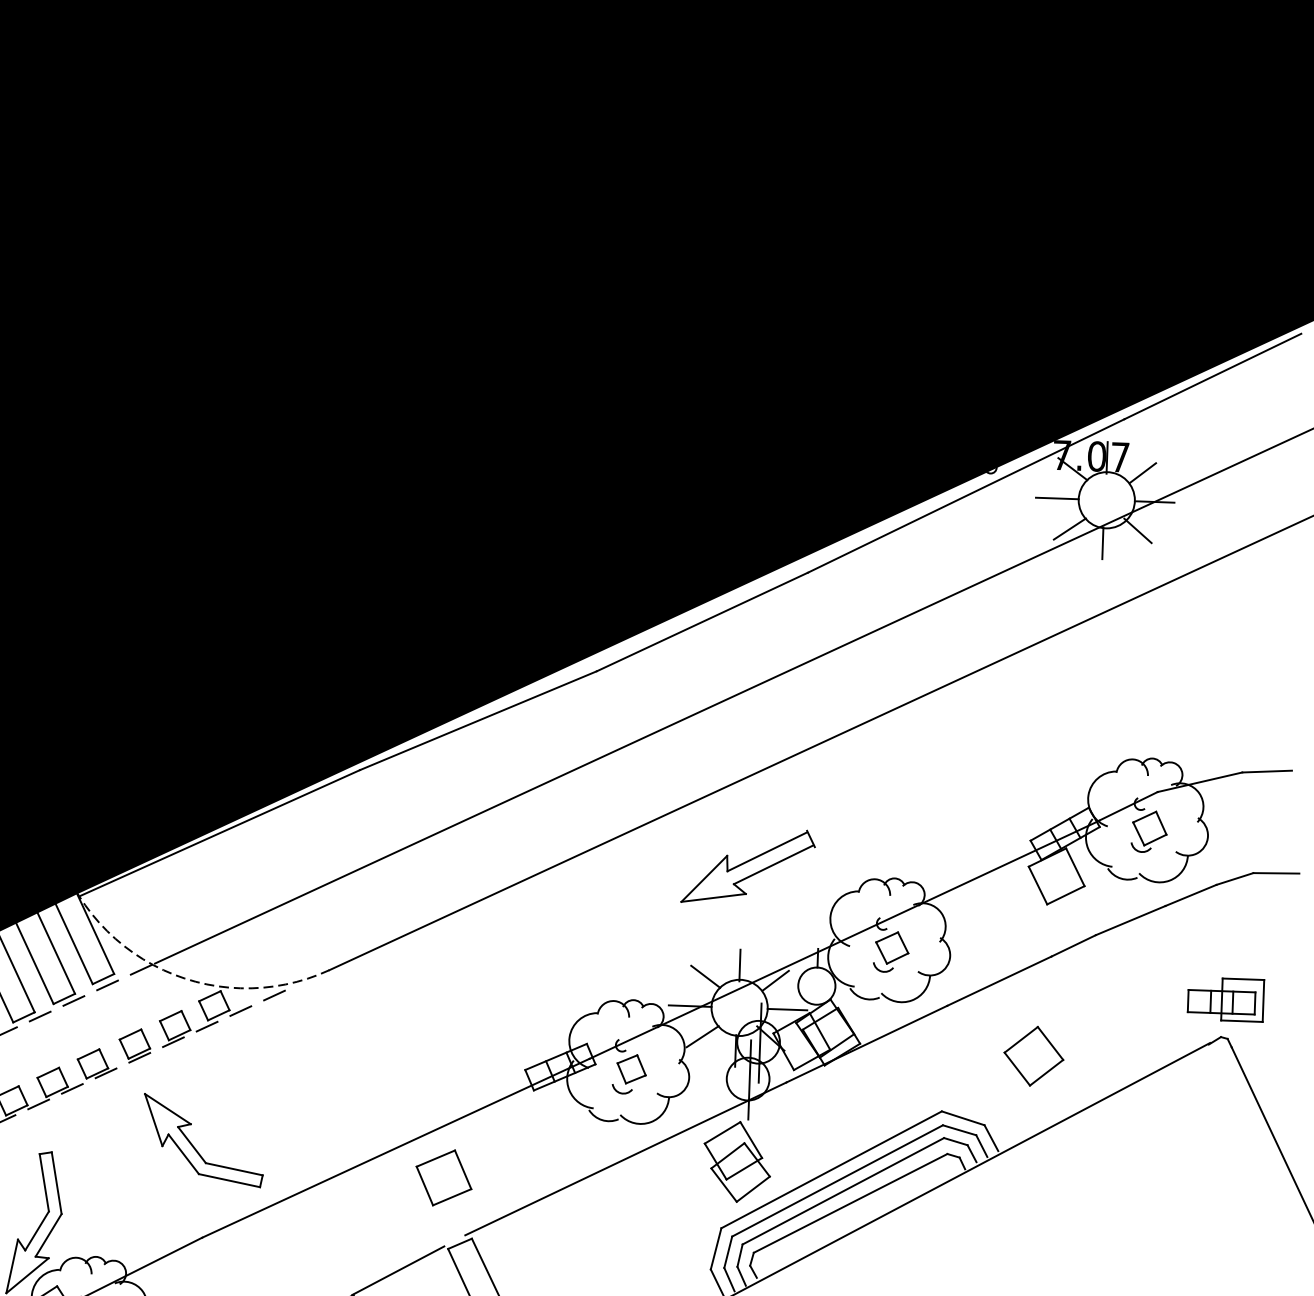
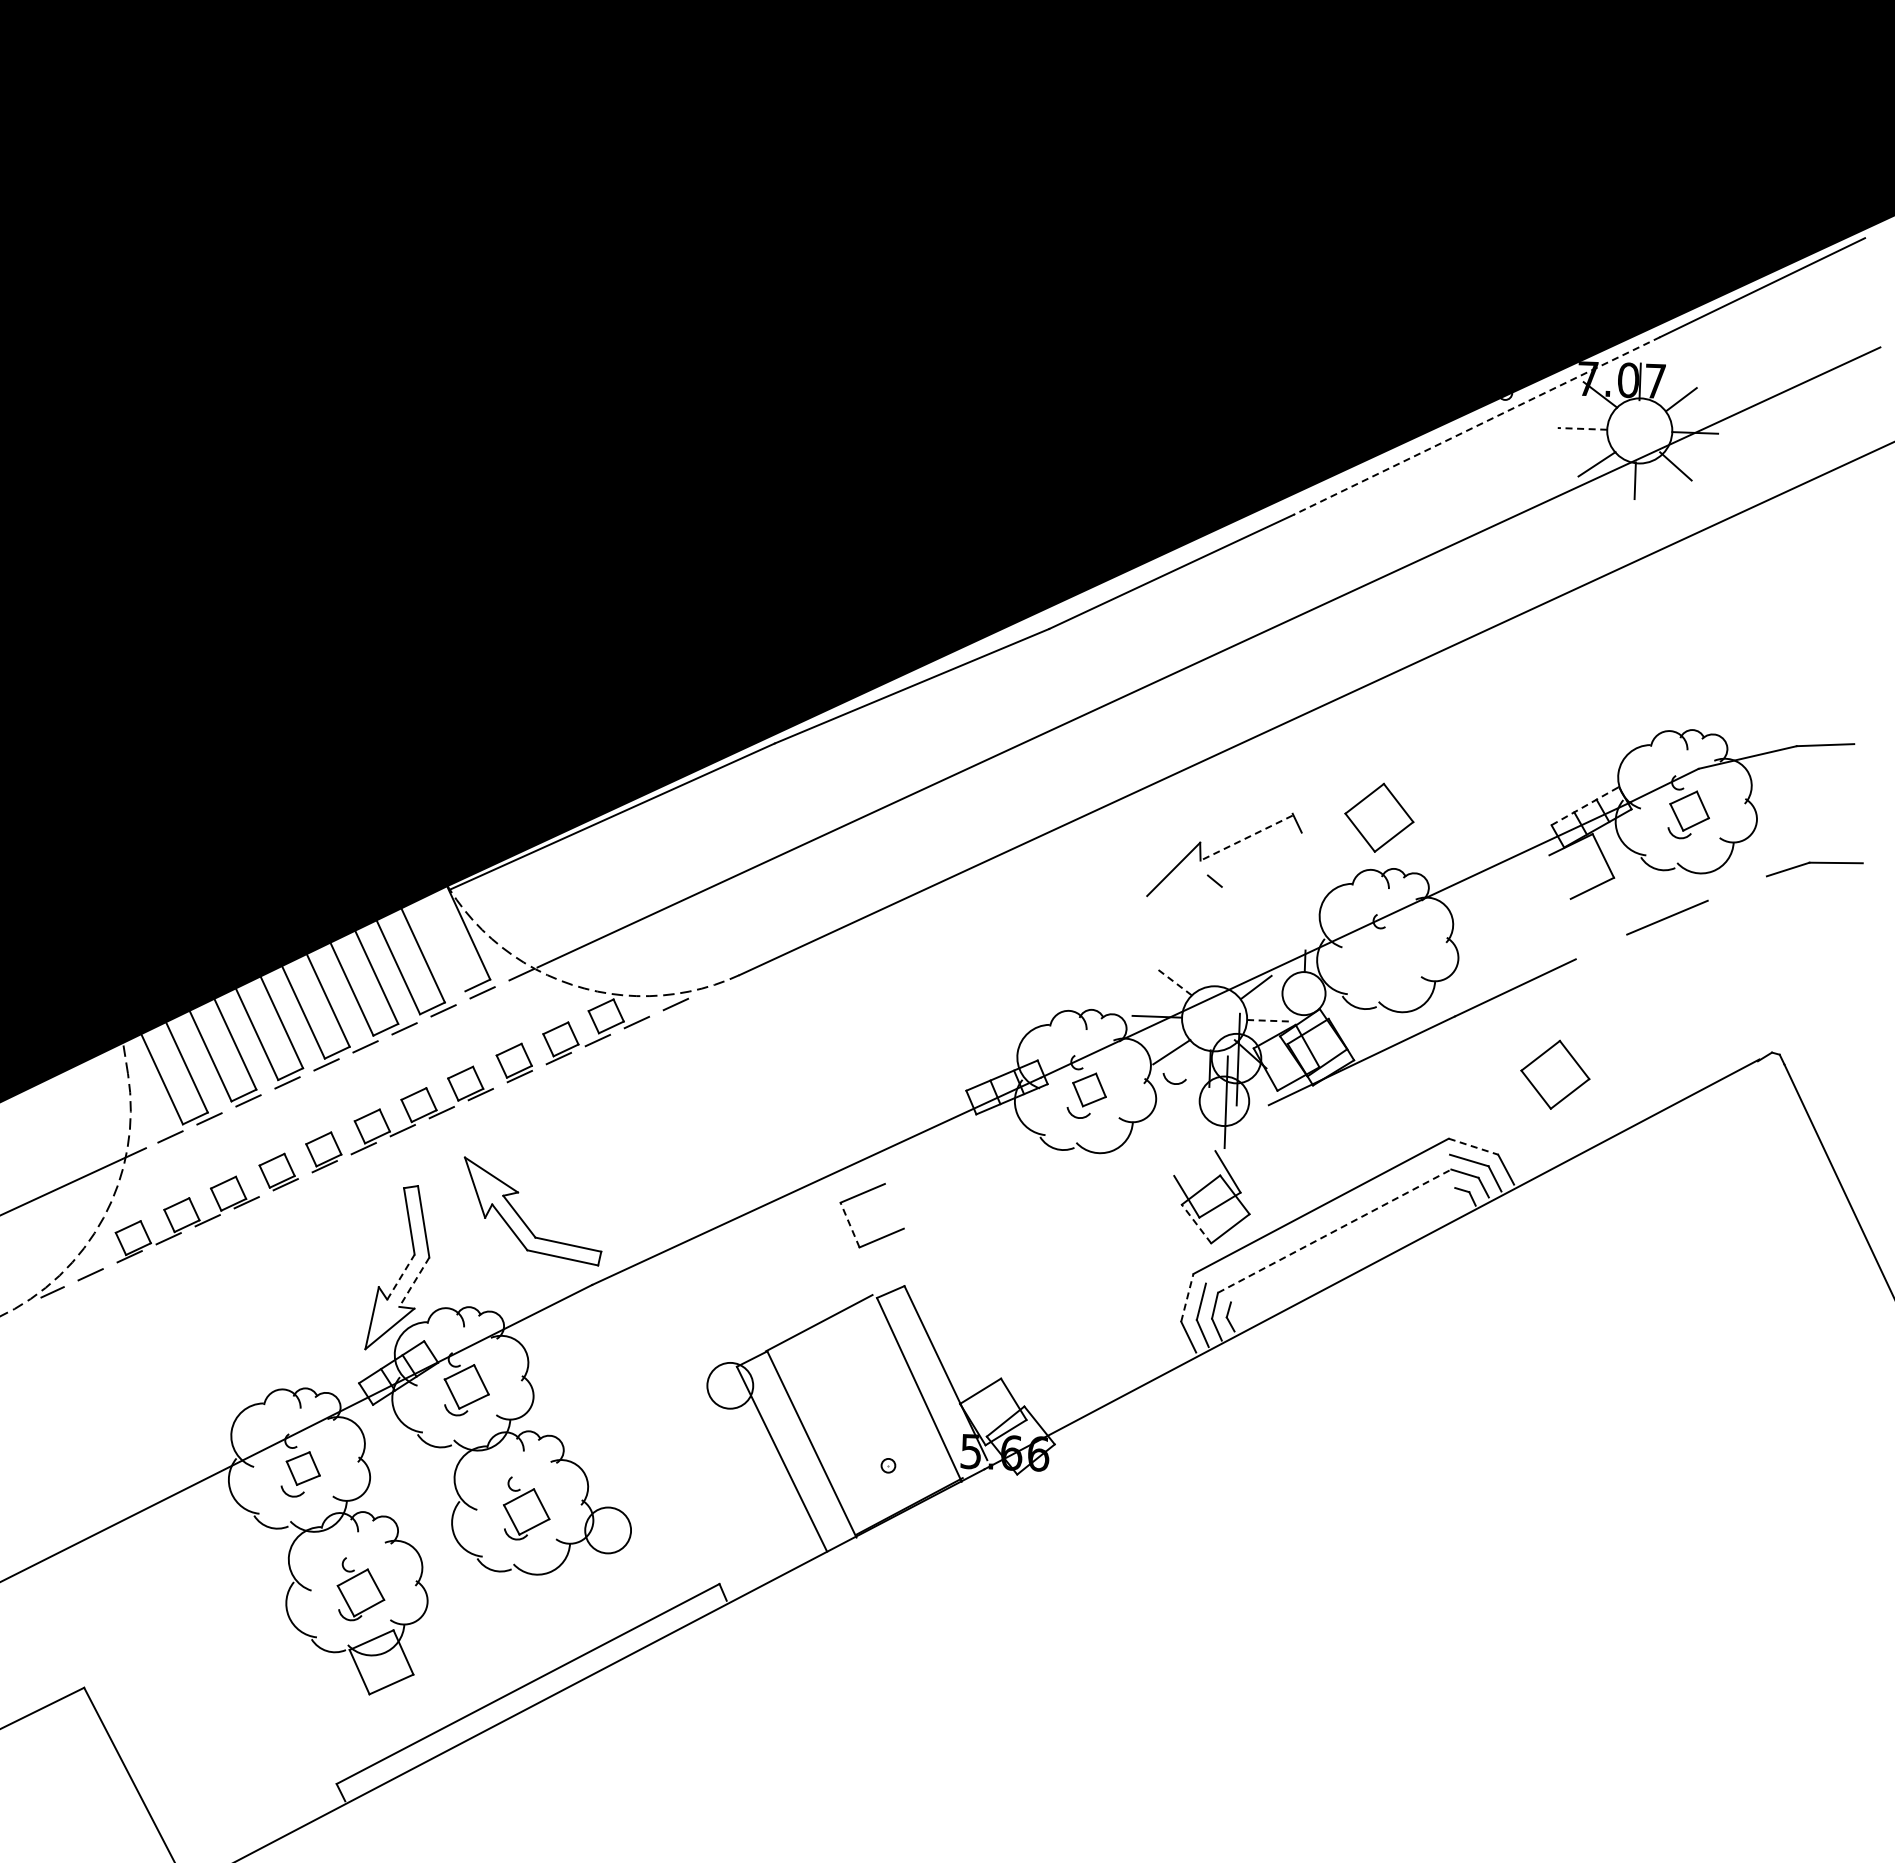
line: (965, 496) -> (1476, 426), solid -> dashed
line: (1057, 498) -> (1582, 428), solid -> dashed
line: (1059, 824) -> (1585, 806), solid -> dashed
part: (882, 834) -> (1379, 817), added
line: (767, 852) -> (1246, 838), solid -> dashed
line: (773, 864) -> (1253, 852), removed
line: (1037, 885) -> (1559, 876), removed
line: (1190, 895) -> (1736, 888), removed
line: (713, 897) -> (1184, 891), removed
line: (72, 941) -> (442, 941), removed
line: (1073, 945) -> (1601, 946), removed
part: (890, 951) -> (1389, 953), removed
line: (739, 965) -> (1214, 969), removed
line: (705, 977) -> (1175, 983), solid -> dashed
part: (1225, 999) -> (1777, 1009), removed
line: (787, 1009) -> (1269, 1020), solid -> dashed
arc: (704, 1062) -> (1173, 1082), added
line: (963, 1118) -> (1473, 1146), solid -> dashed
line: (722, 1132) -> (1194, 1163), removed
part: (193, 1145) -> (521, 1217), moved
line: (625, 1158) -> (1082, 1193), removed
line: (462, 1169) -> (893, 1205), removed
line: (837, 1180) -> (1327, 1218), removed
line: (724, 1184) -> (1196, 1223), solid -> dashed
line: (424, 1185) -> (849, 1224), solid -> dashed
line: (843, 1191) -> (1334, 1231), solid -> dashed
line: (850, 1203) -> (1342, 1245), removed
line: (37, 1230) -> (401, 1276), solid -> dashed
line: (48, 1235) -> (414, 1282), solid -> dashed
line: (716, 1248) -> (1187, 1297), solid -> dashed

